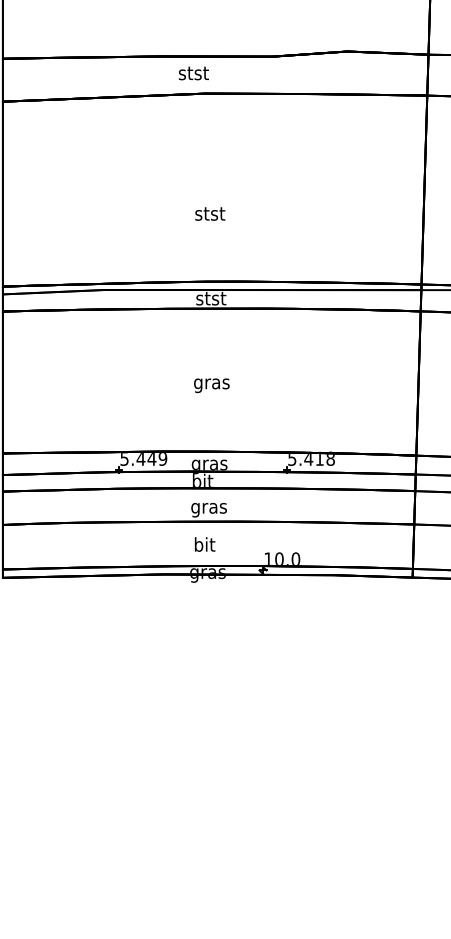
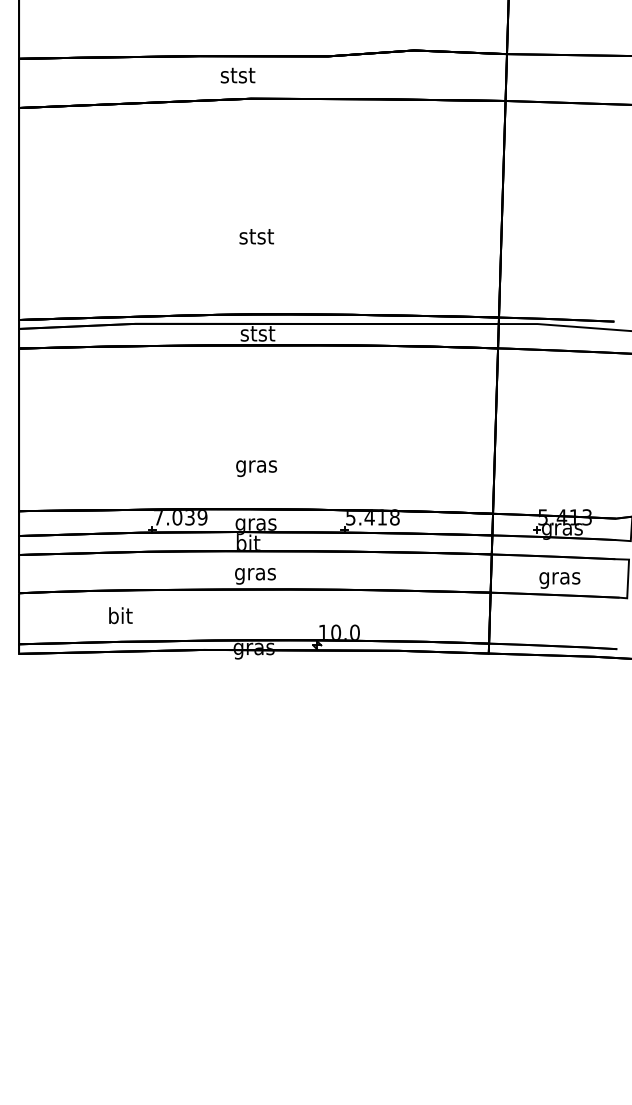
text: (211, 385) -> (256, 468), moved
text: (138, 458) -> (174, 517), 5.449 -> 7.039
text: (204, 544) -> (120, 615), moved

